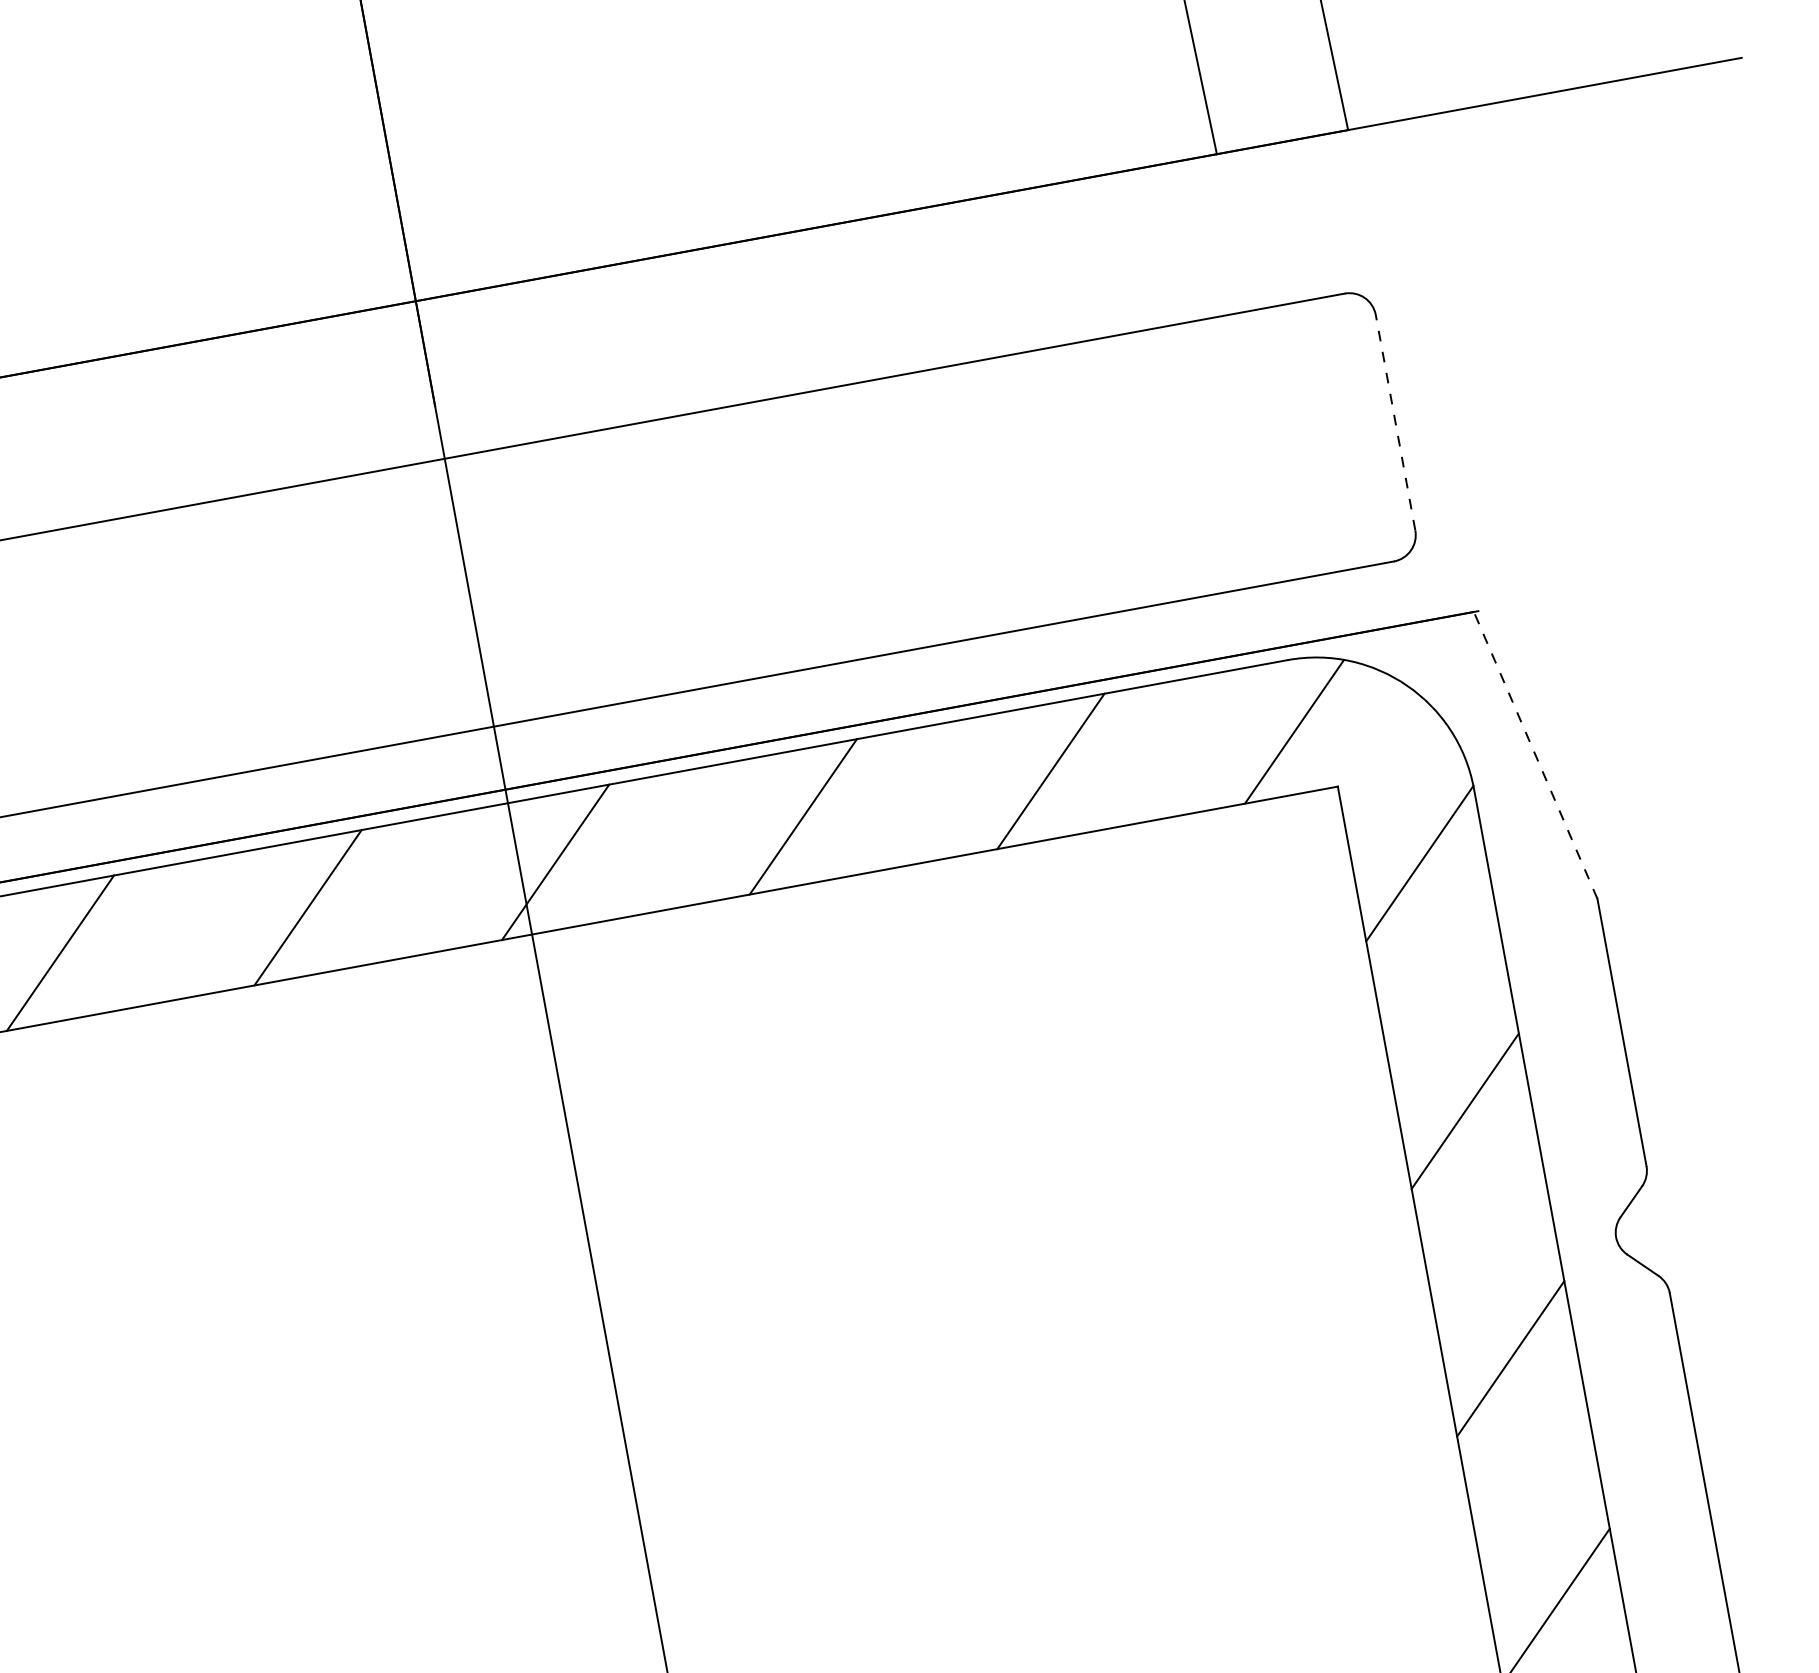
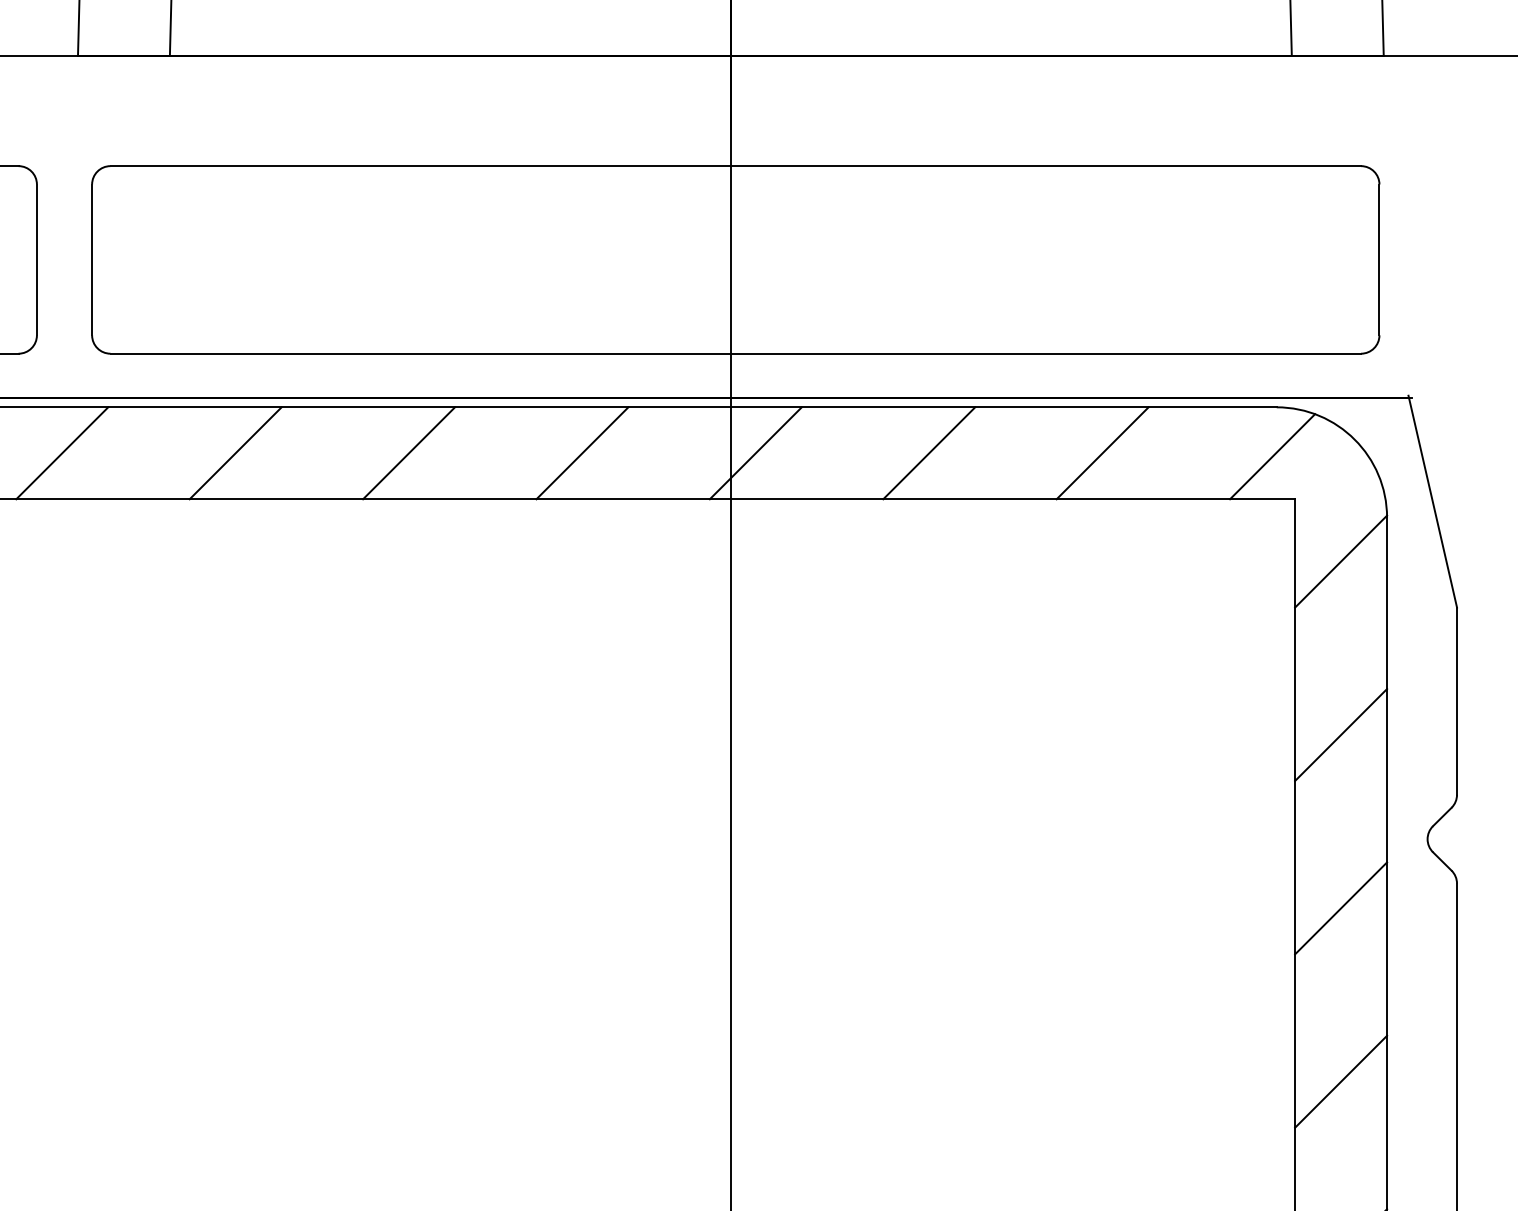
line: (1395, 422) -> (1379, 259), dashed -> solid
line: (1534, 753) -> (1432, 501), dashed -> solid

